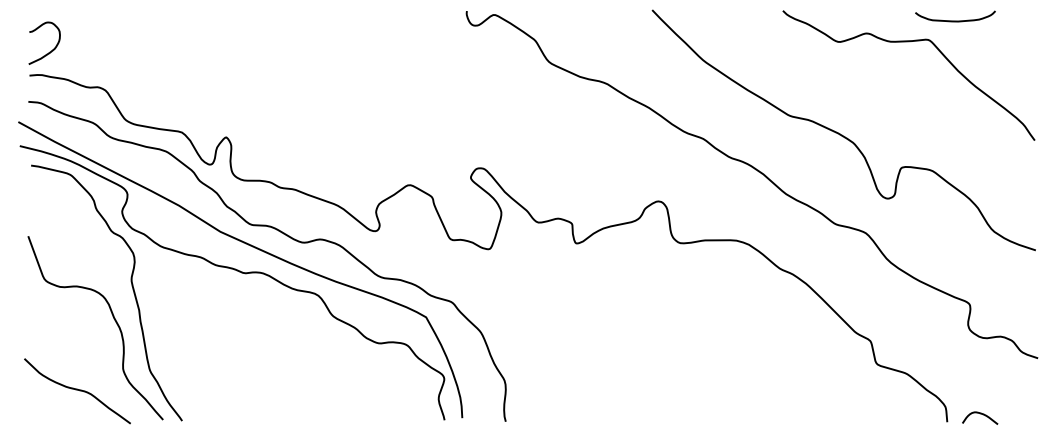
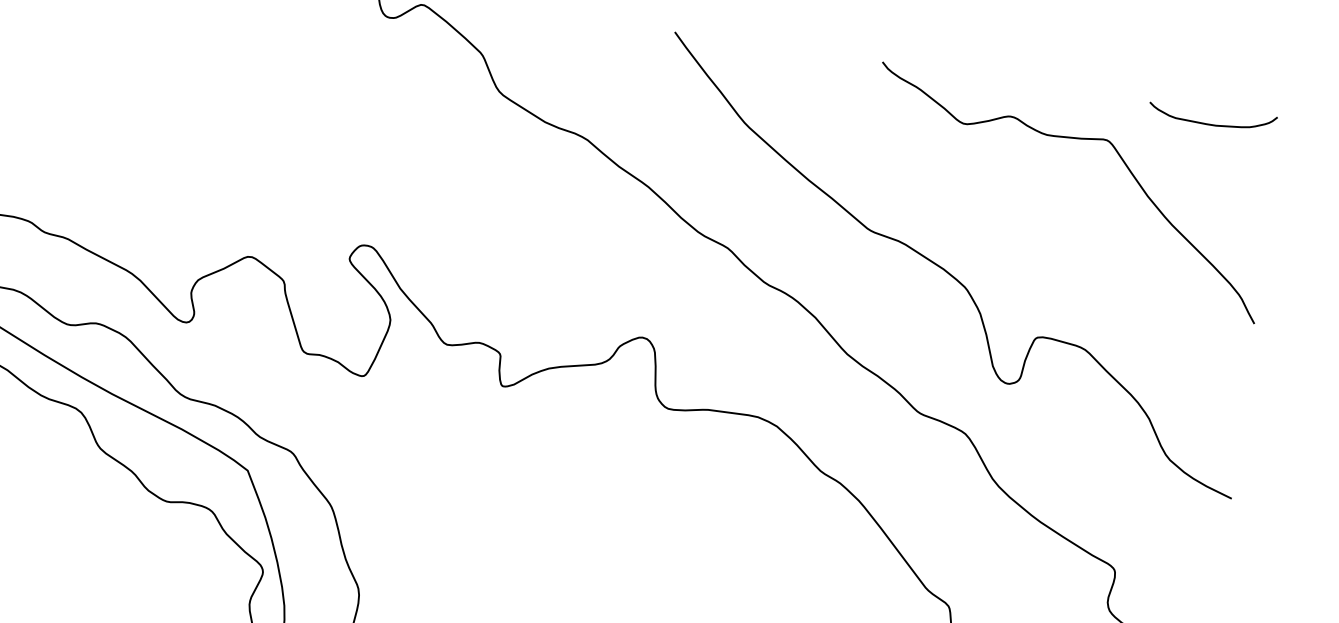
curve: (955, 20) -> (1211, 123), moved

